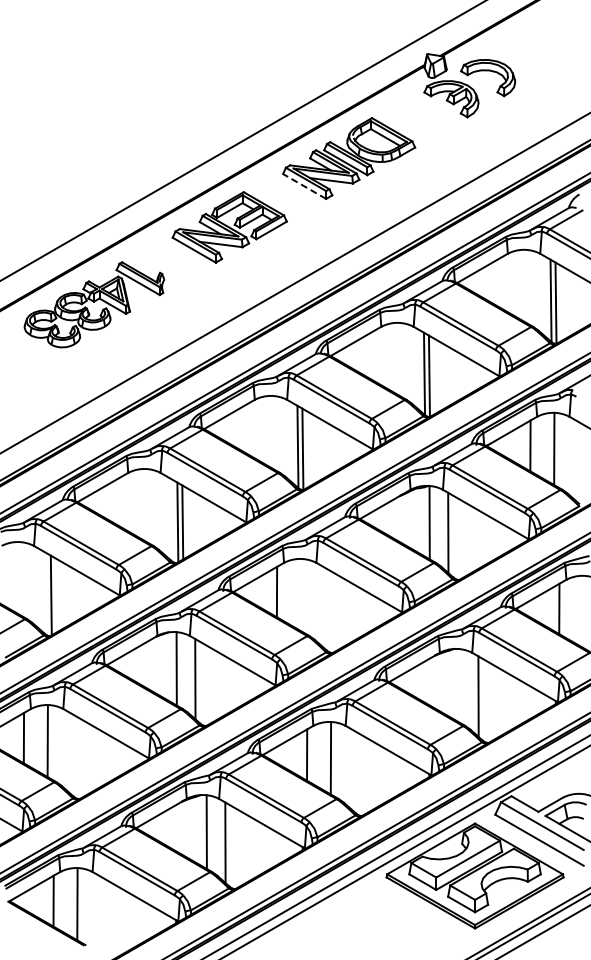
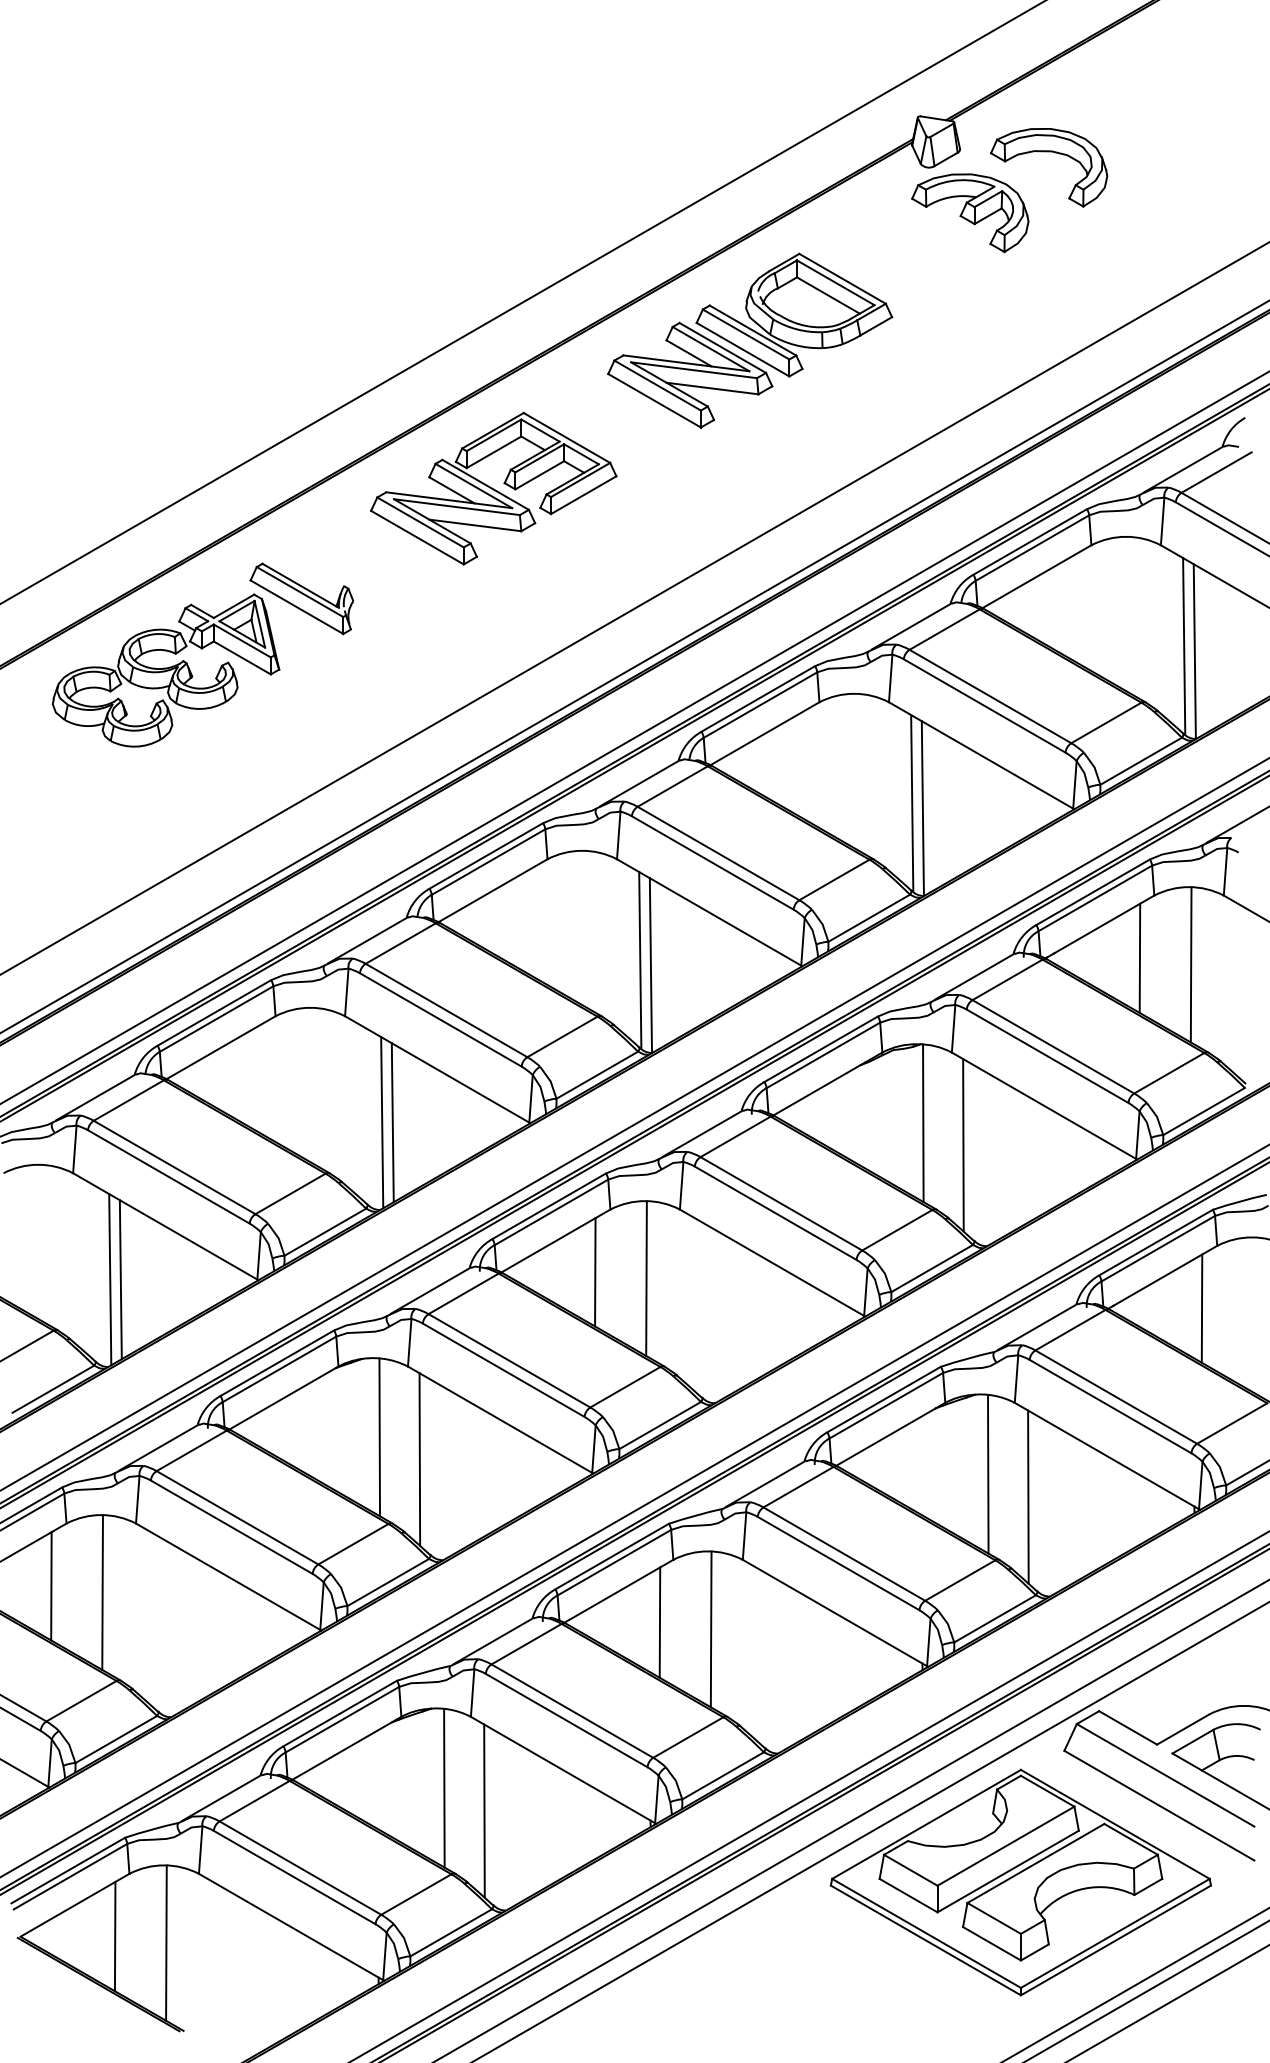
line: (304, 186) -> (654, 400), dashed -> solid
line: (300, 594) -> (645, 1277), added
line: (55, 595) -> (119, 1279), added
line: (459, 685) -> (987, 1473), added

